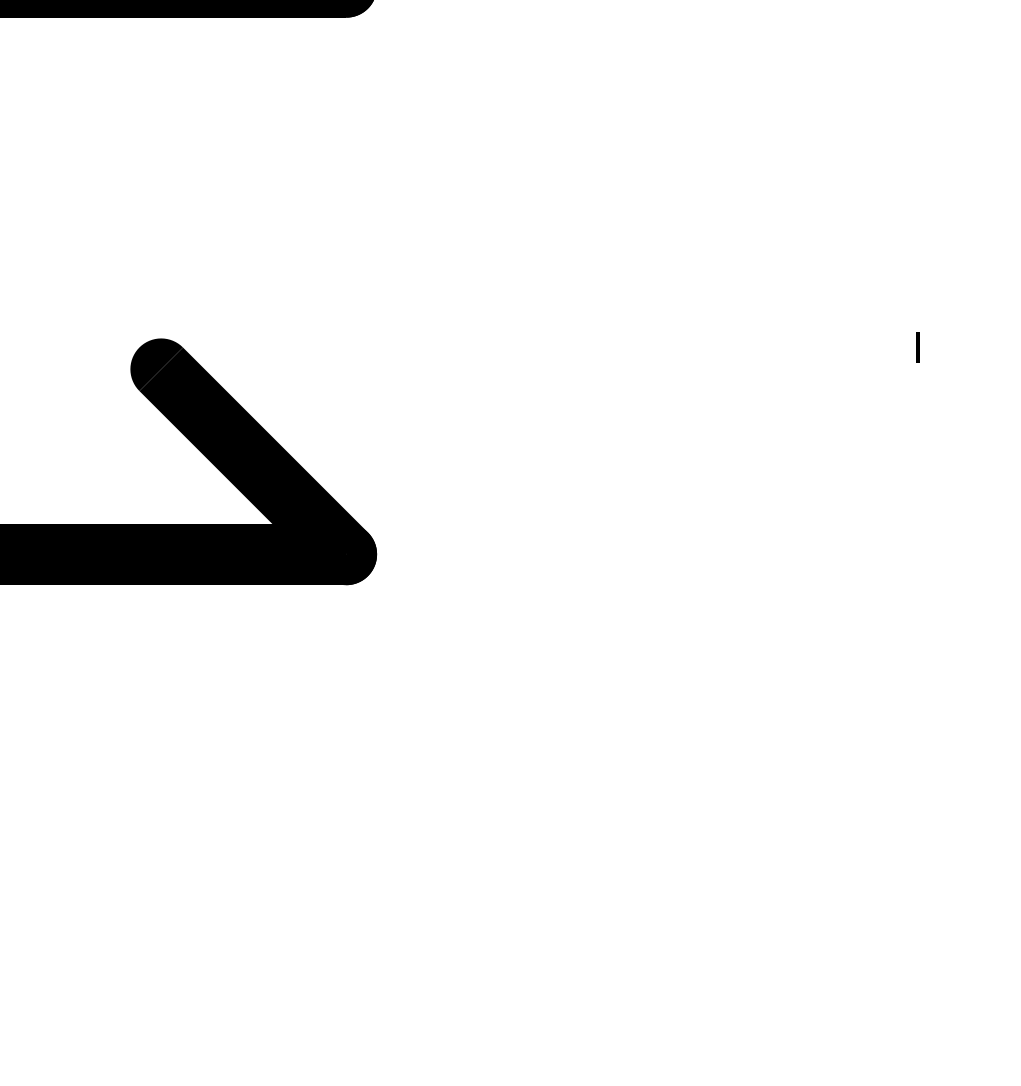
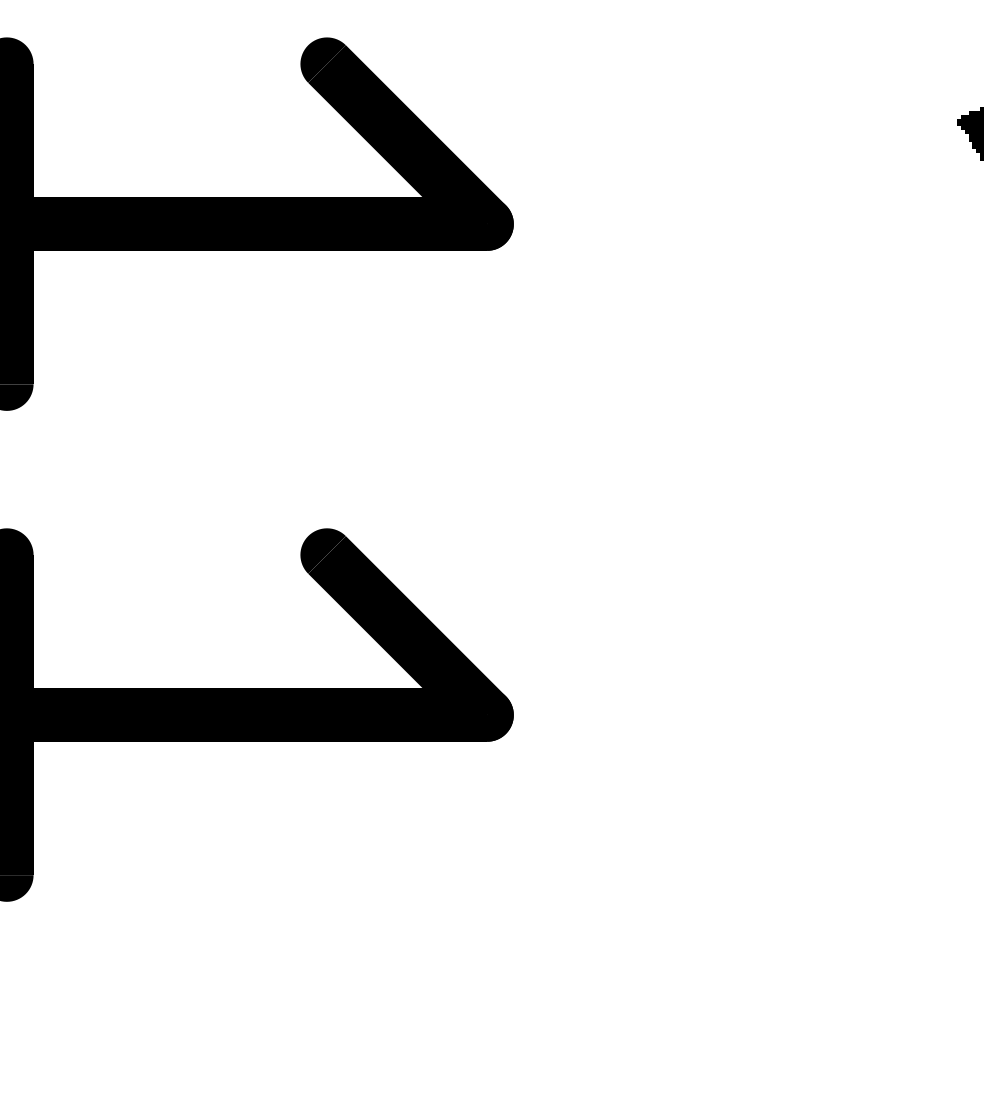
line: (917, 346) -> (981, 535), removed

